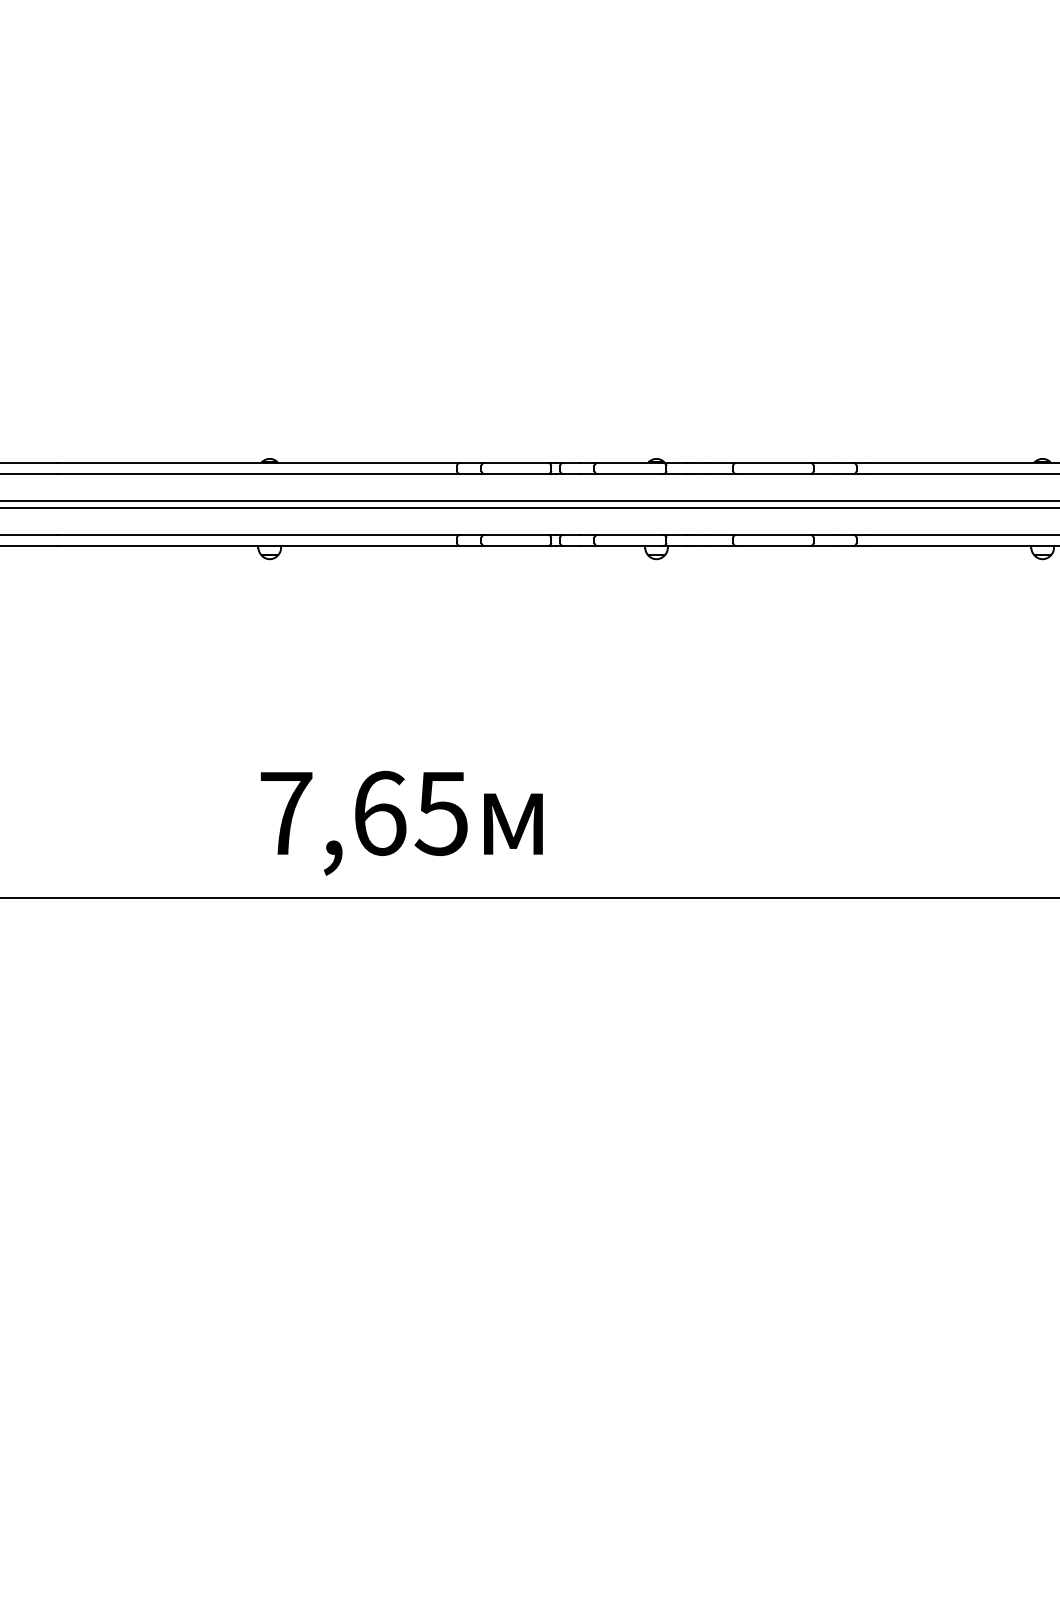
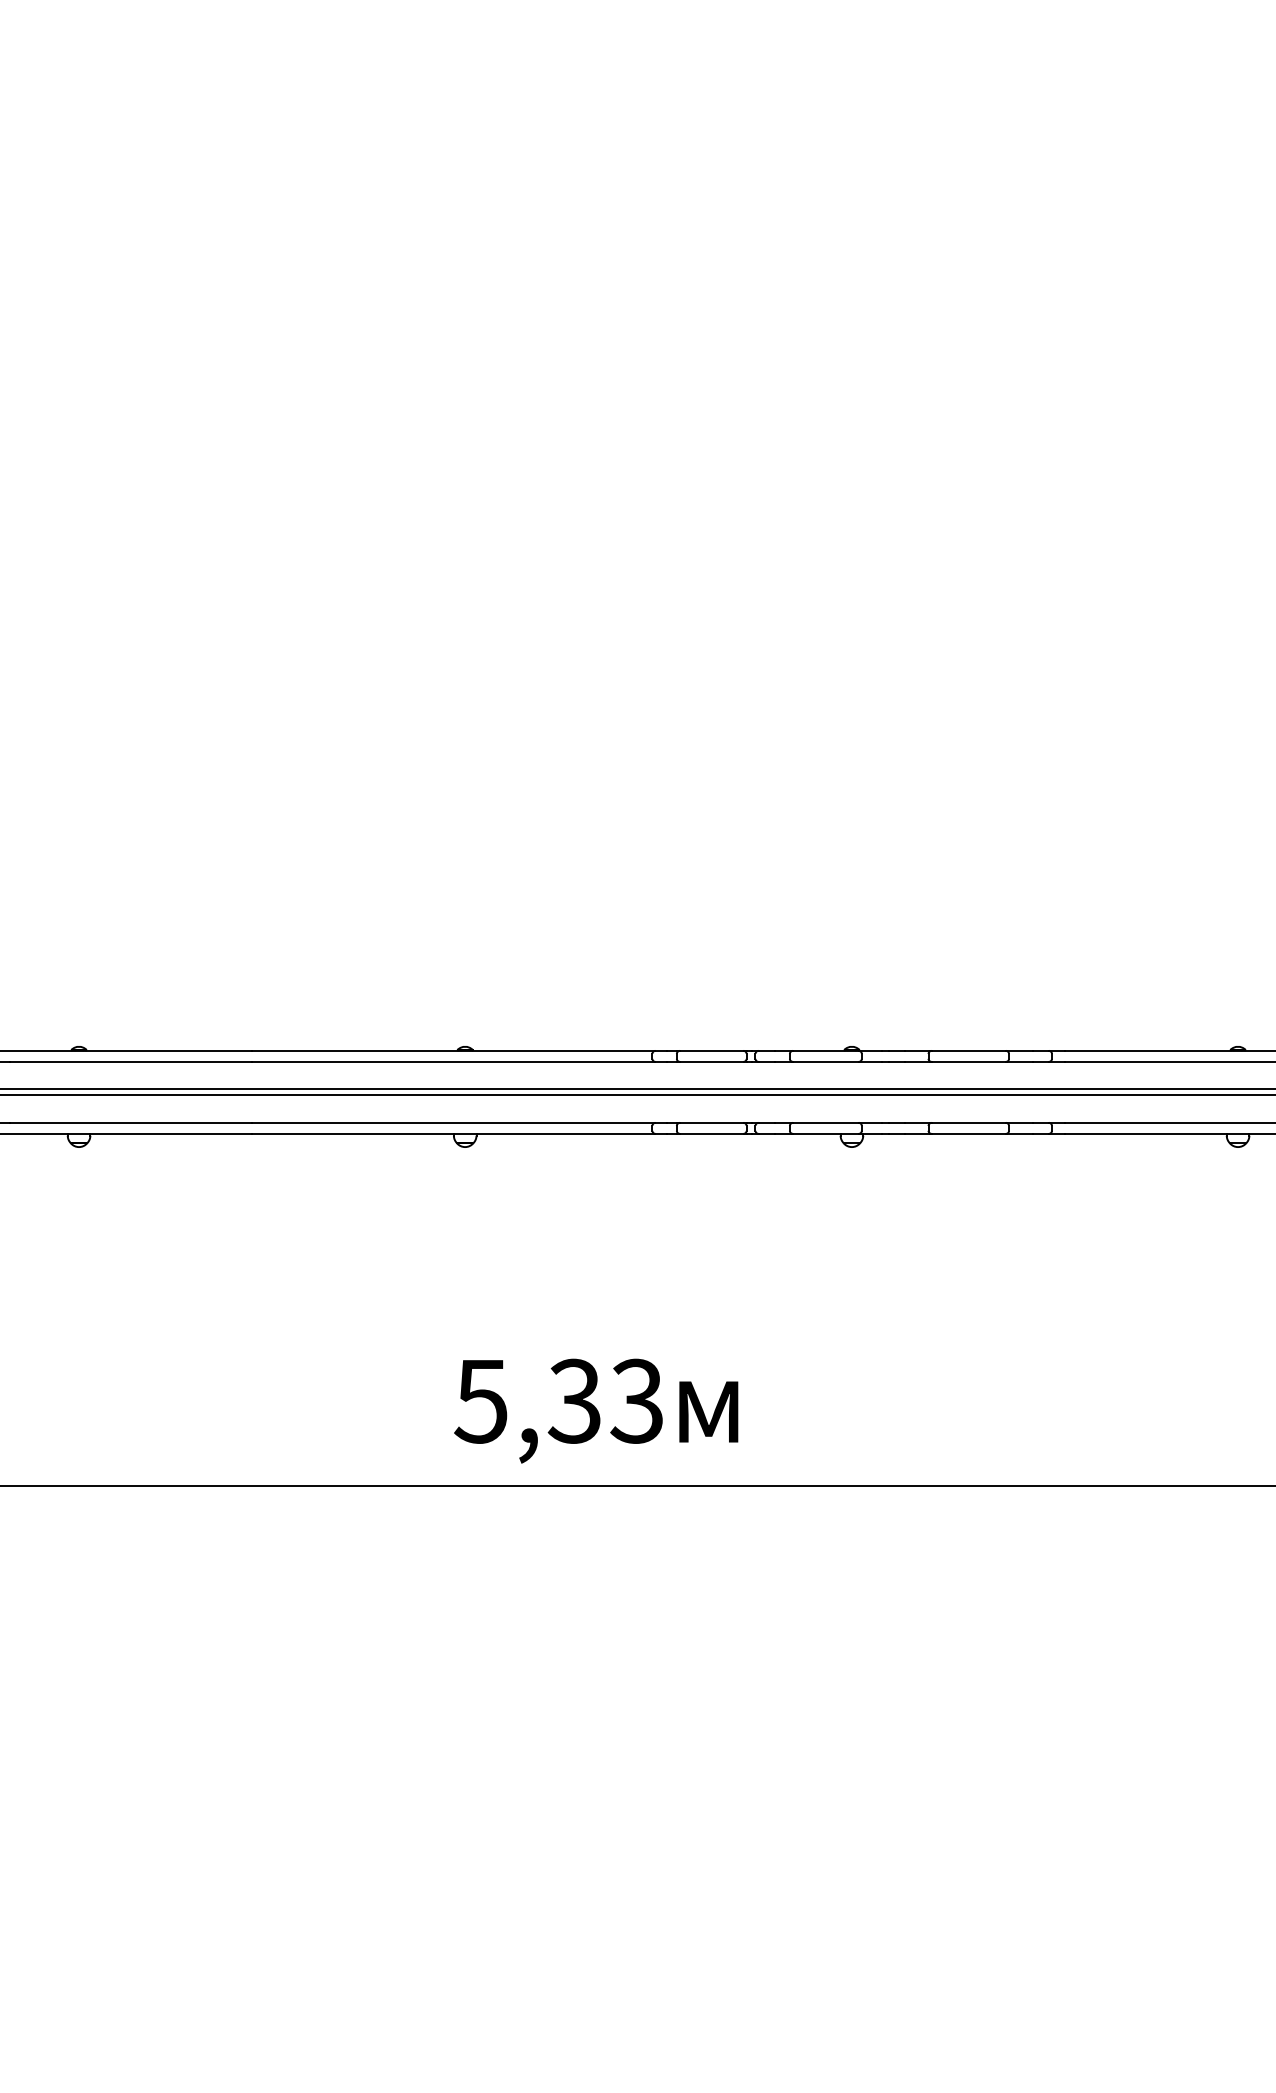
text: (363, 812) -> (558, 1400), 7,65 -> 5,33

